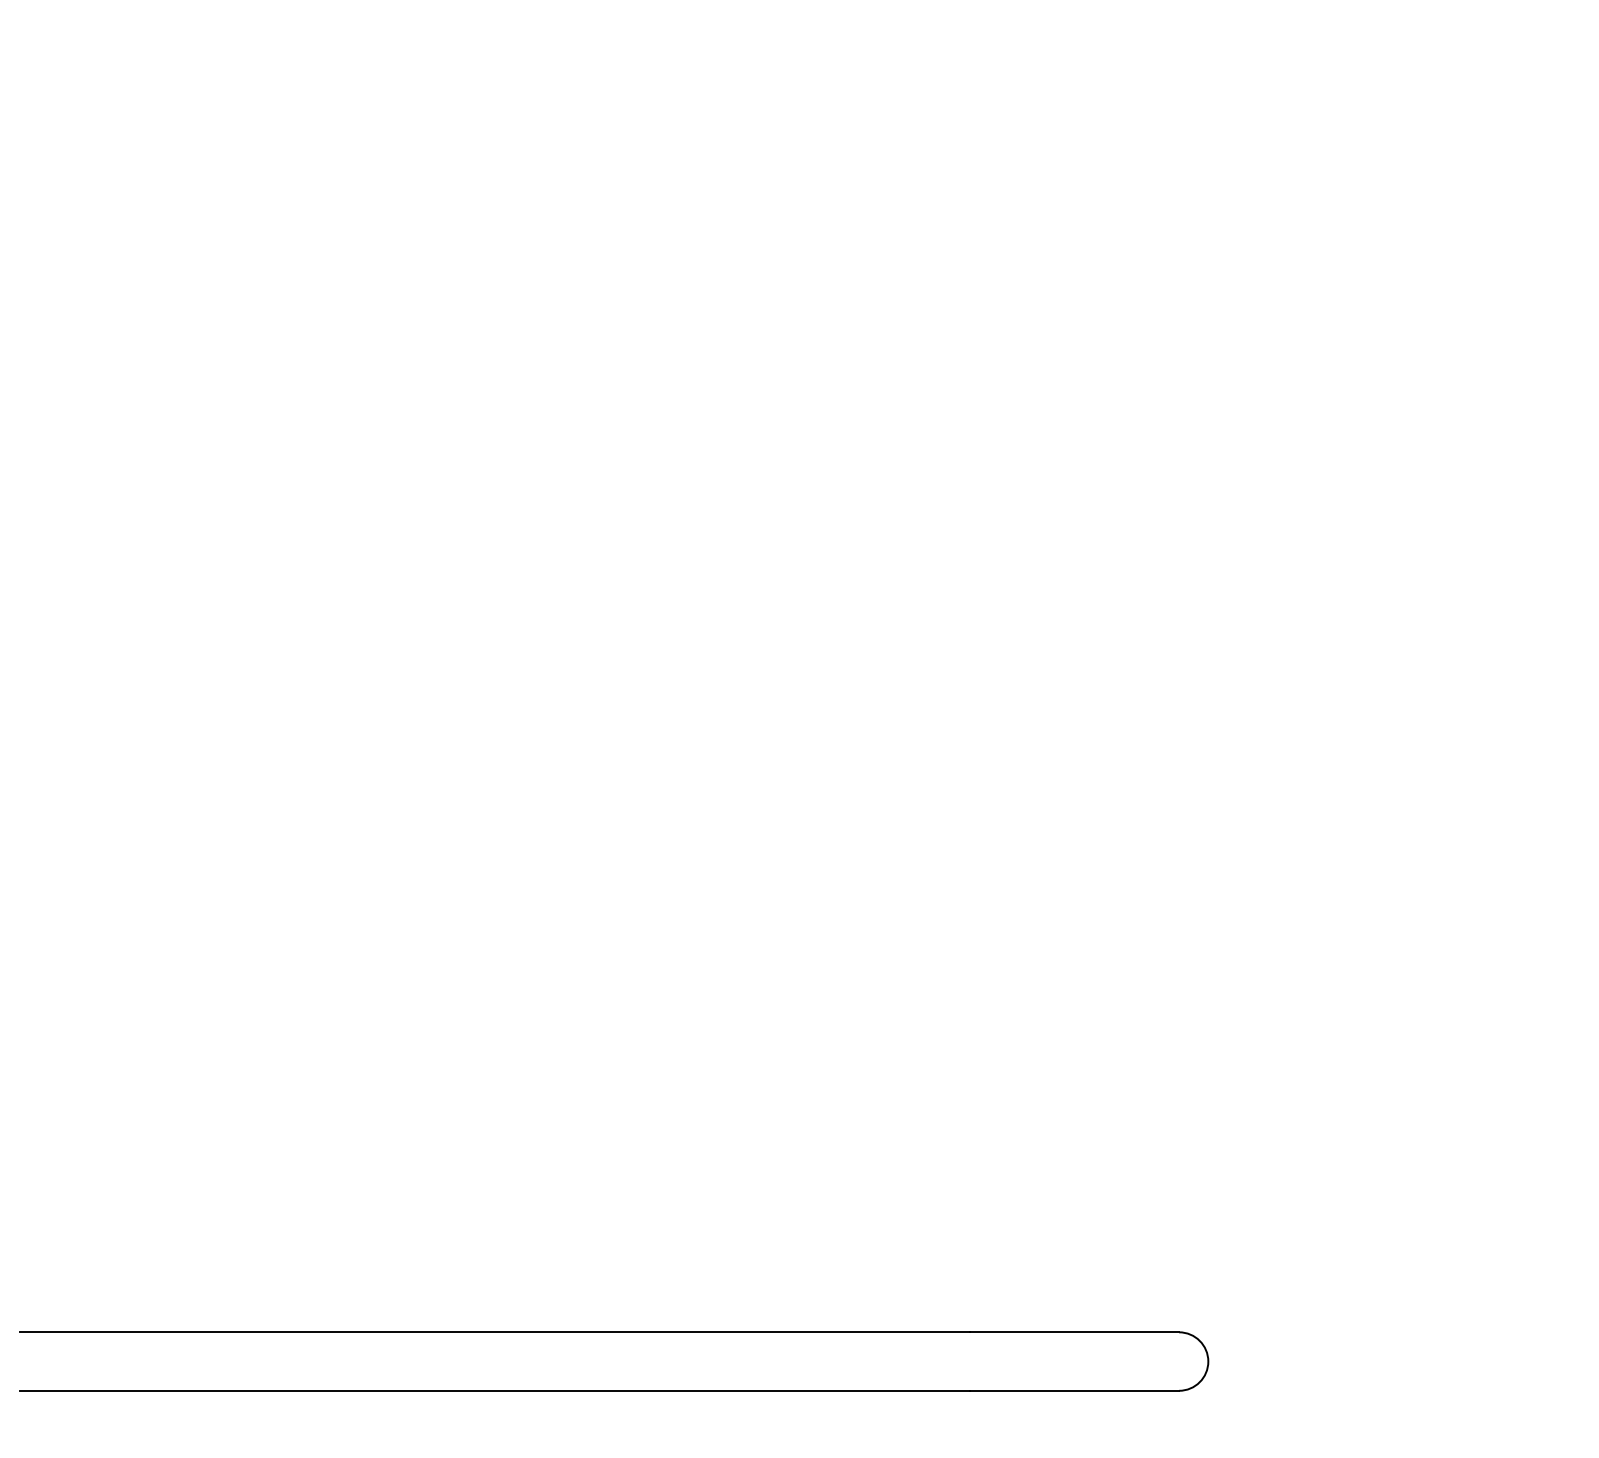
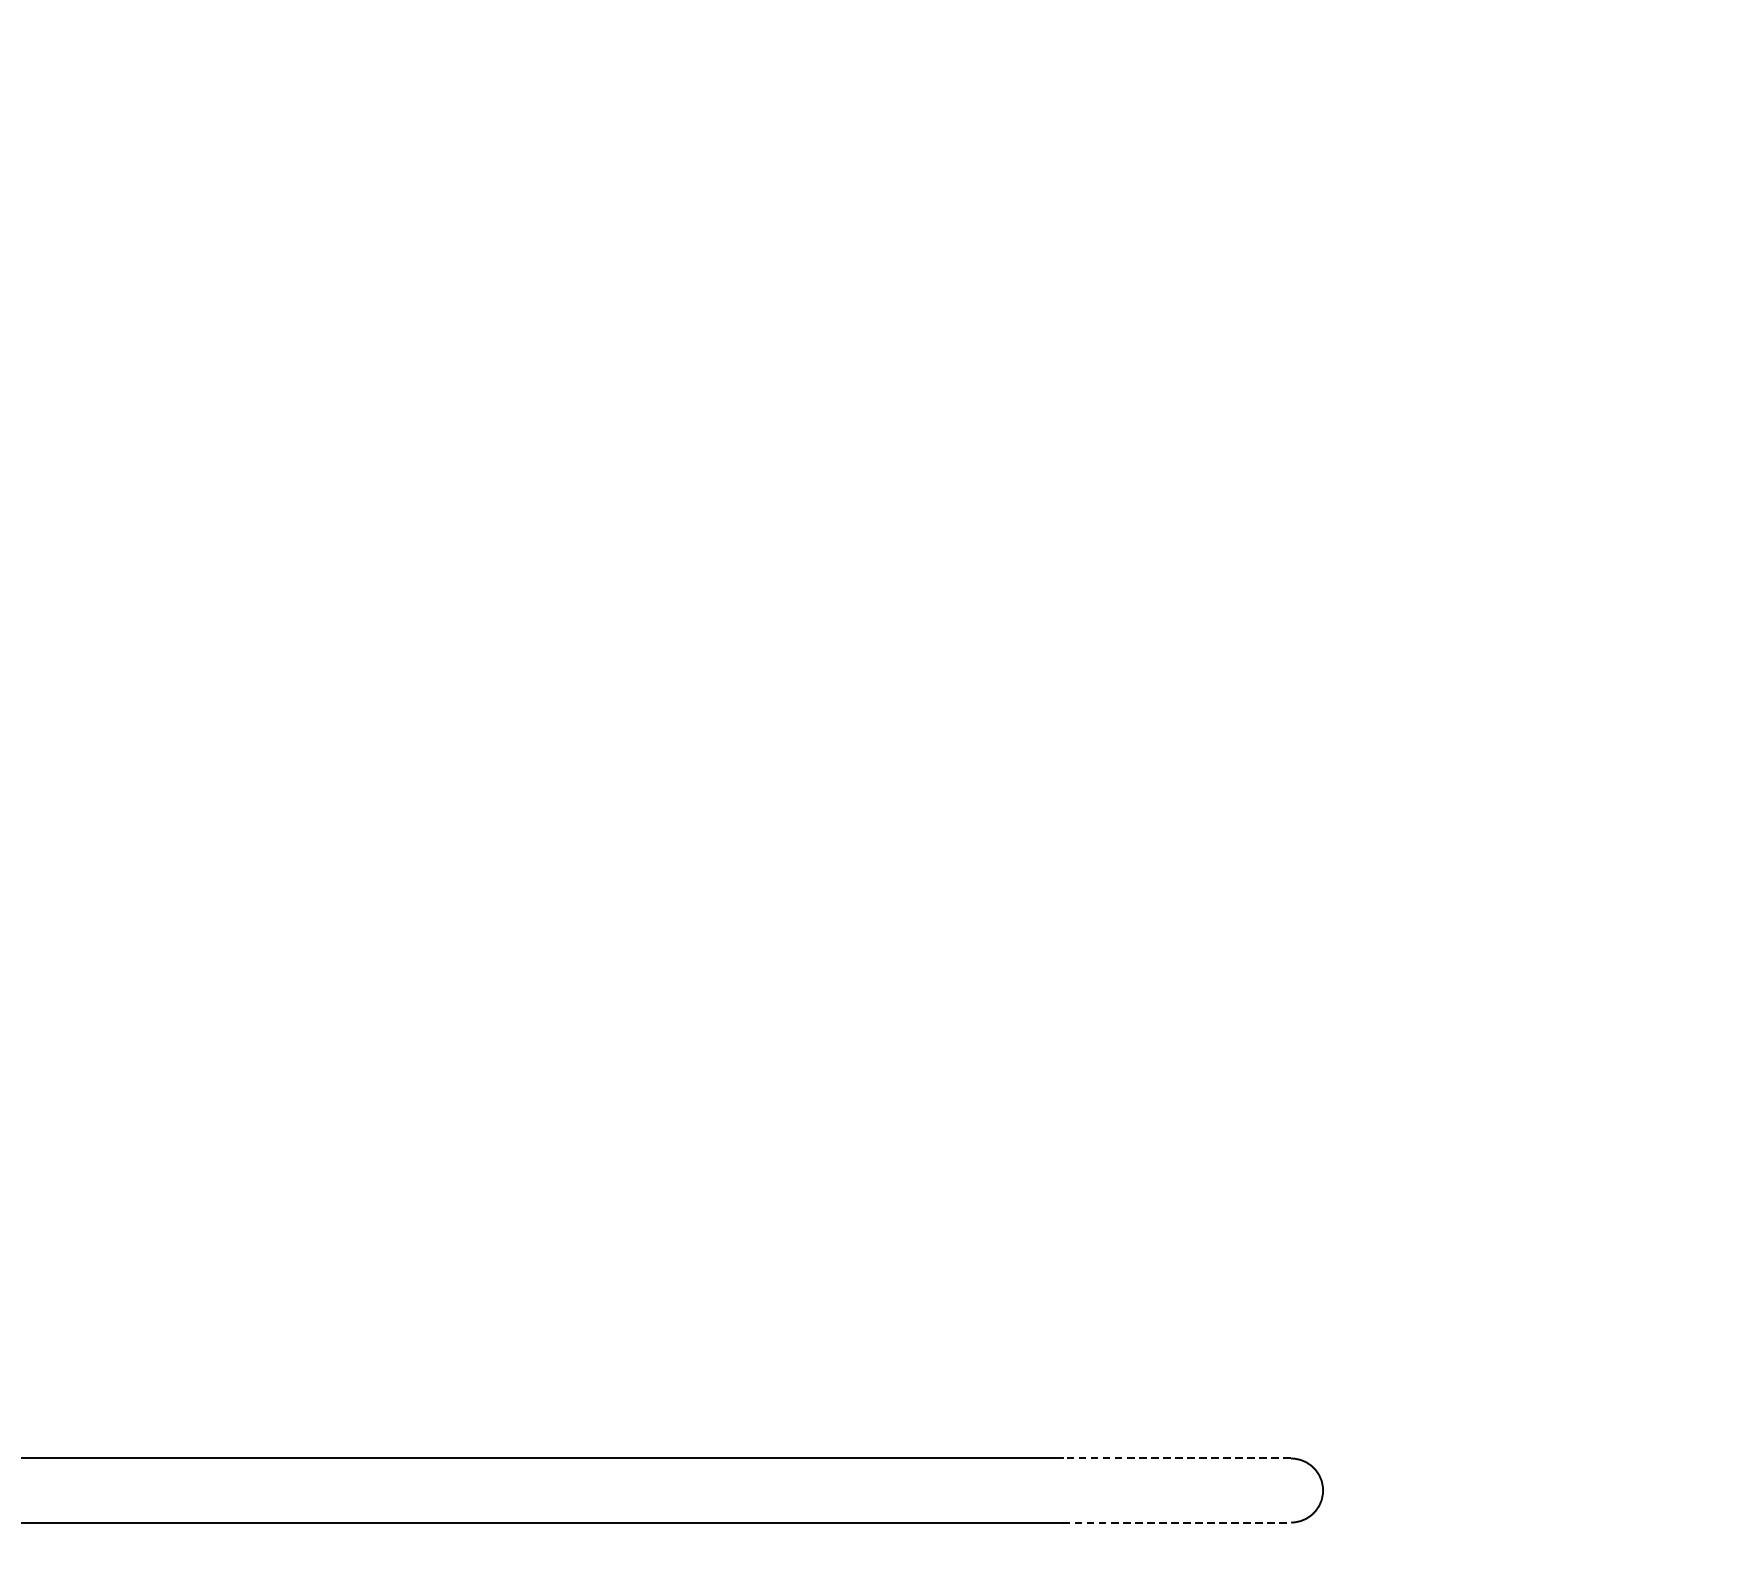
line: (1074, 1332) -> (1176, 1458), solid -> dashed
line: (1075, 1390) -> (1177, 1522), solid -> dashed

